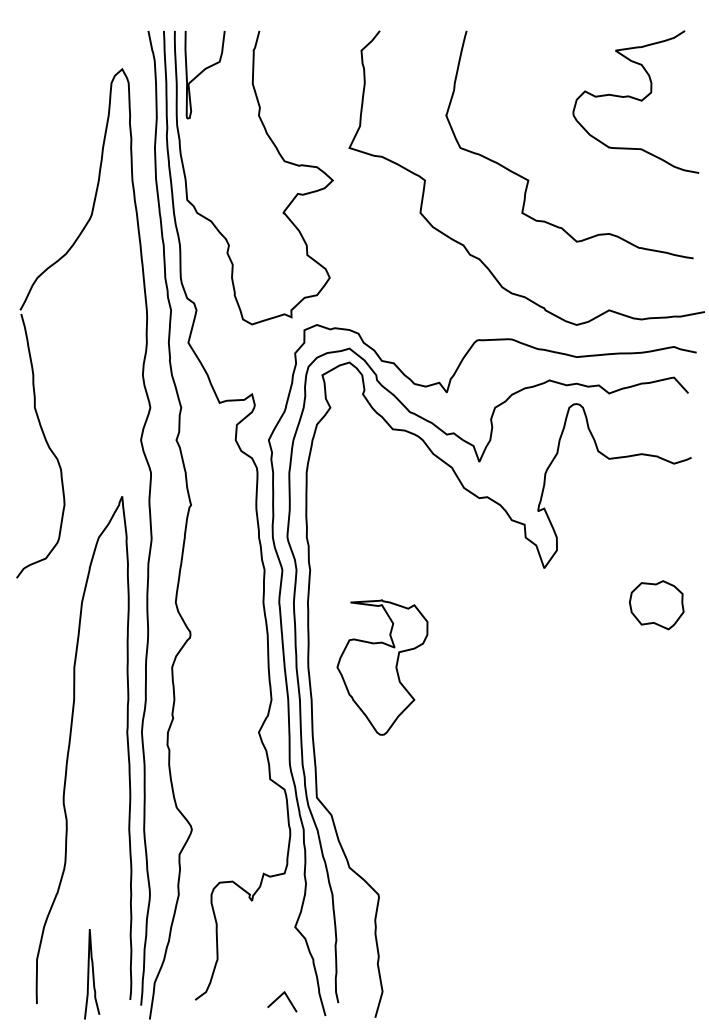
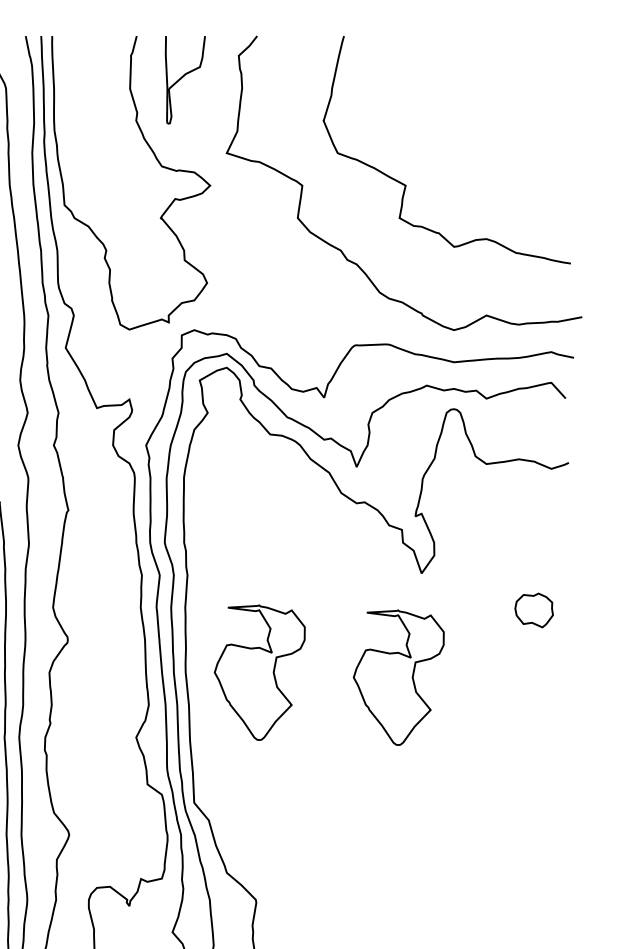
part: (204, 74) -> (184, 79), moved
curve: (635, 99) -> (512, 104), removed
part: (656, 605) -> (533, 610), size x0.7
part: (521, 672) -> (398, 677), added

